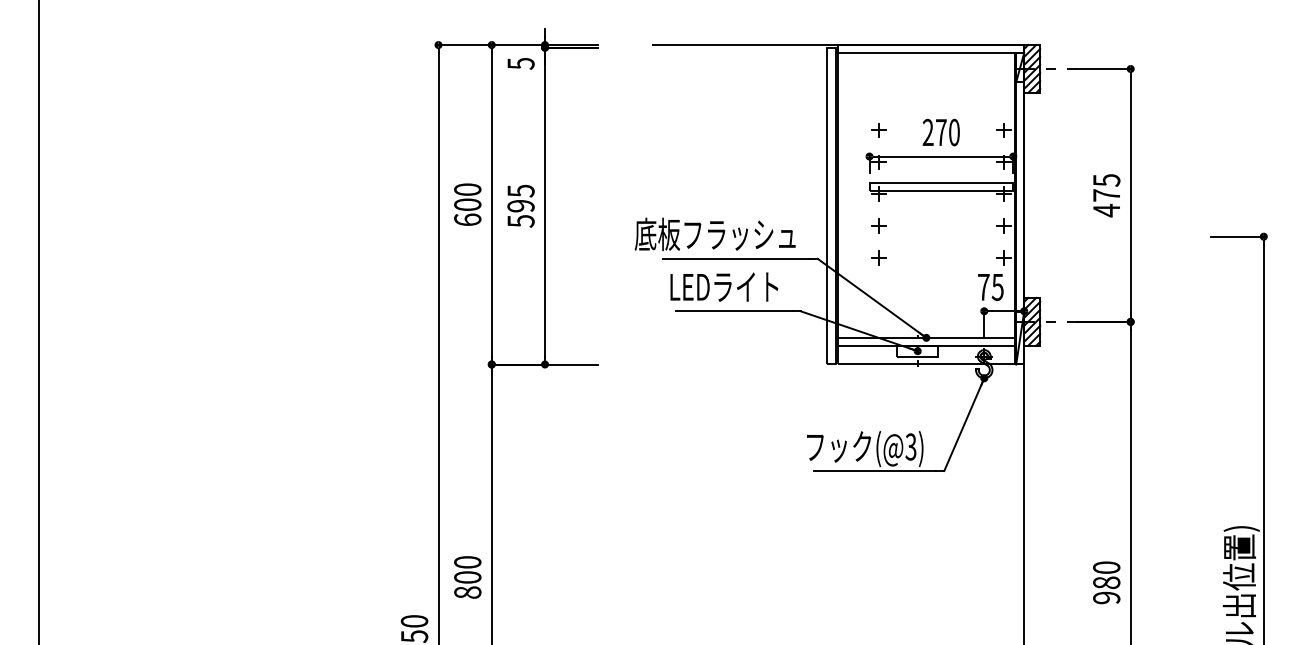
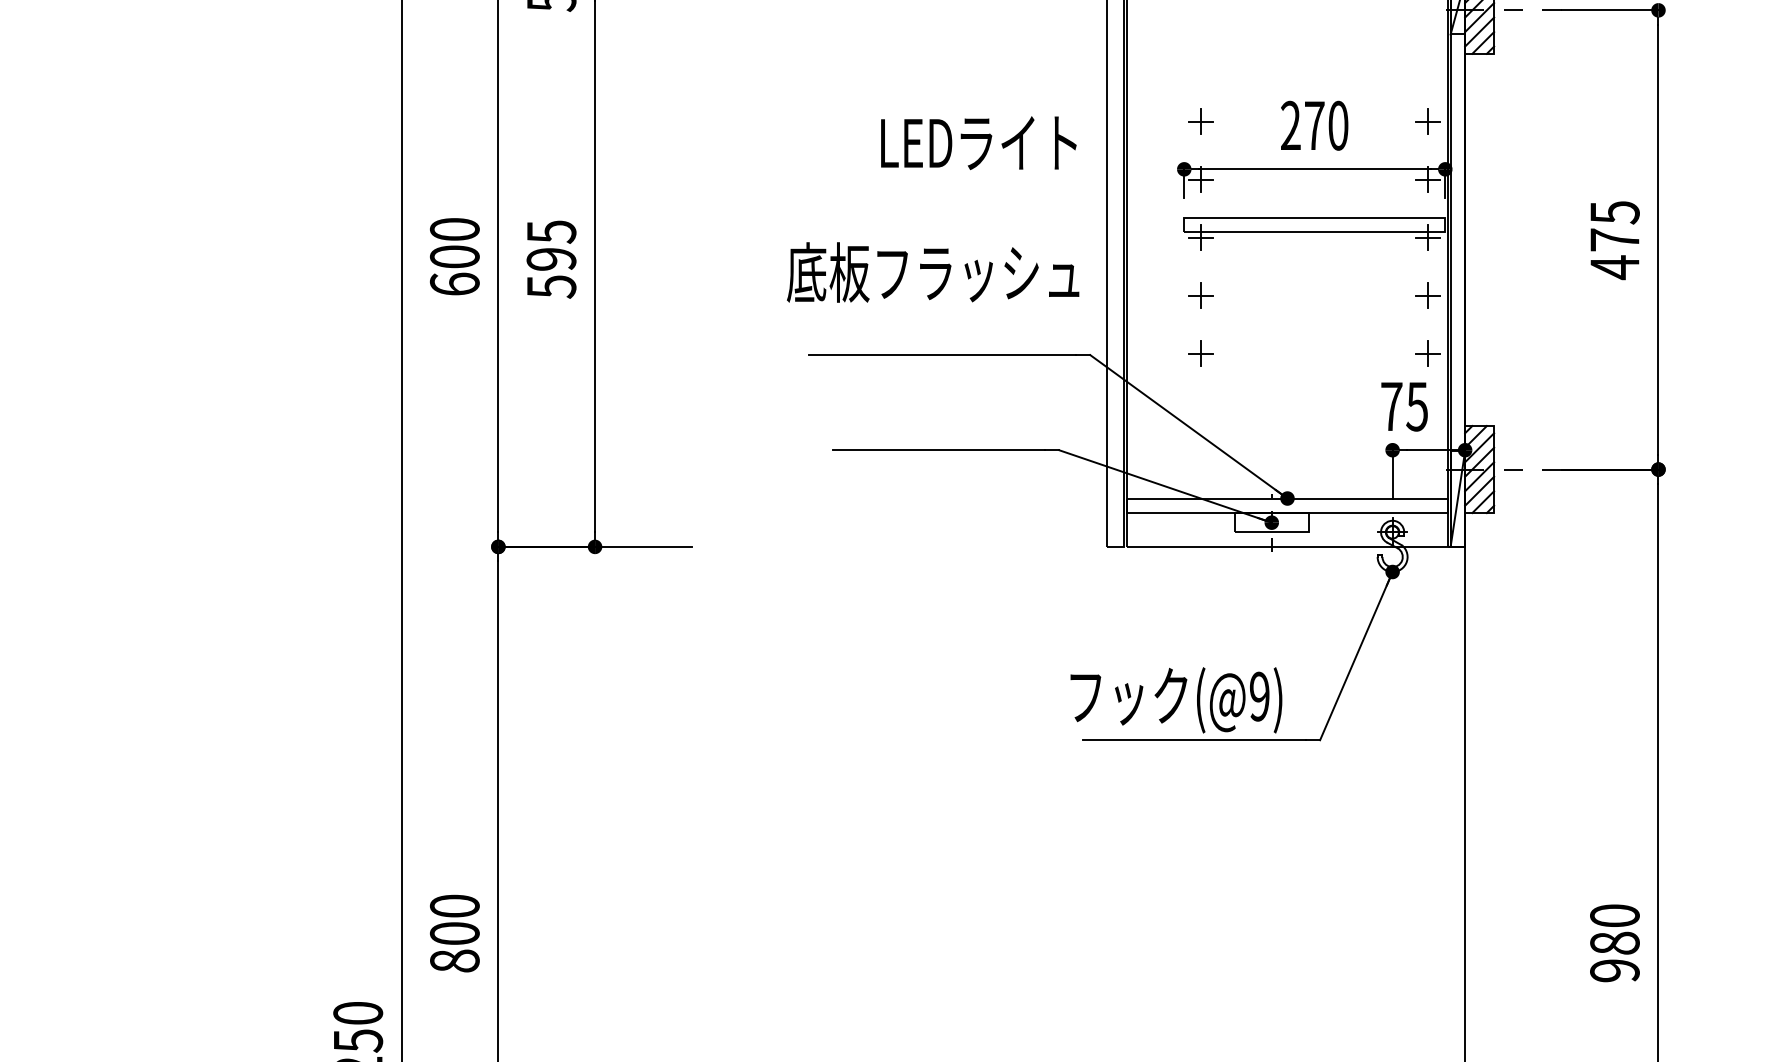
text: (714, 233) -> (931, 270), moved
text: (724, 286) -> (979, 141), moved
text: (910, 446) -> (1258, 695), (@3) -> (@9)

